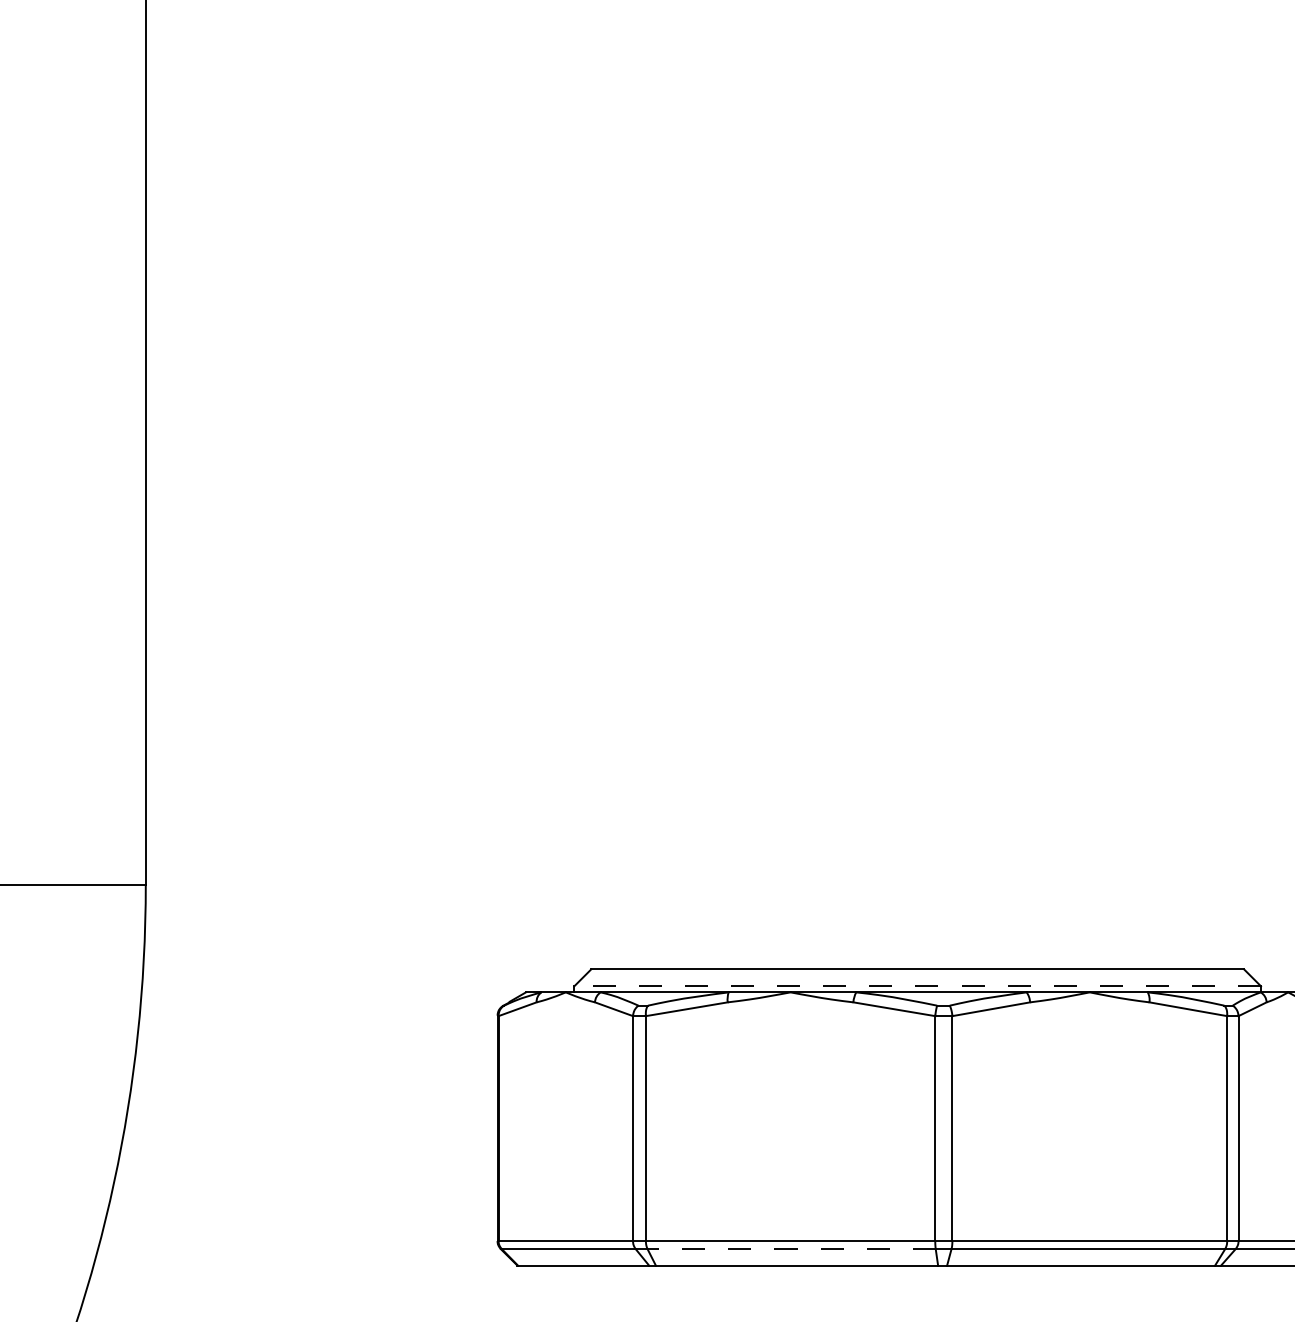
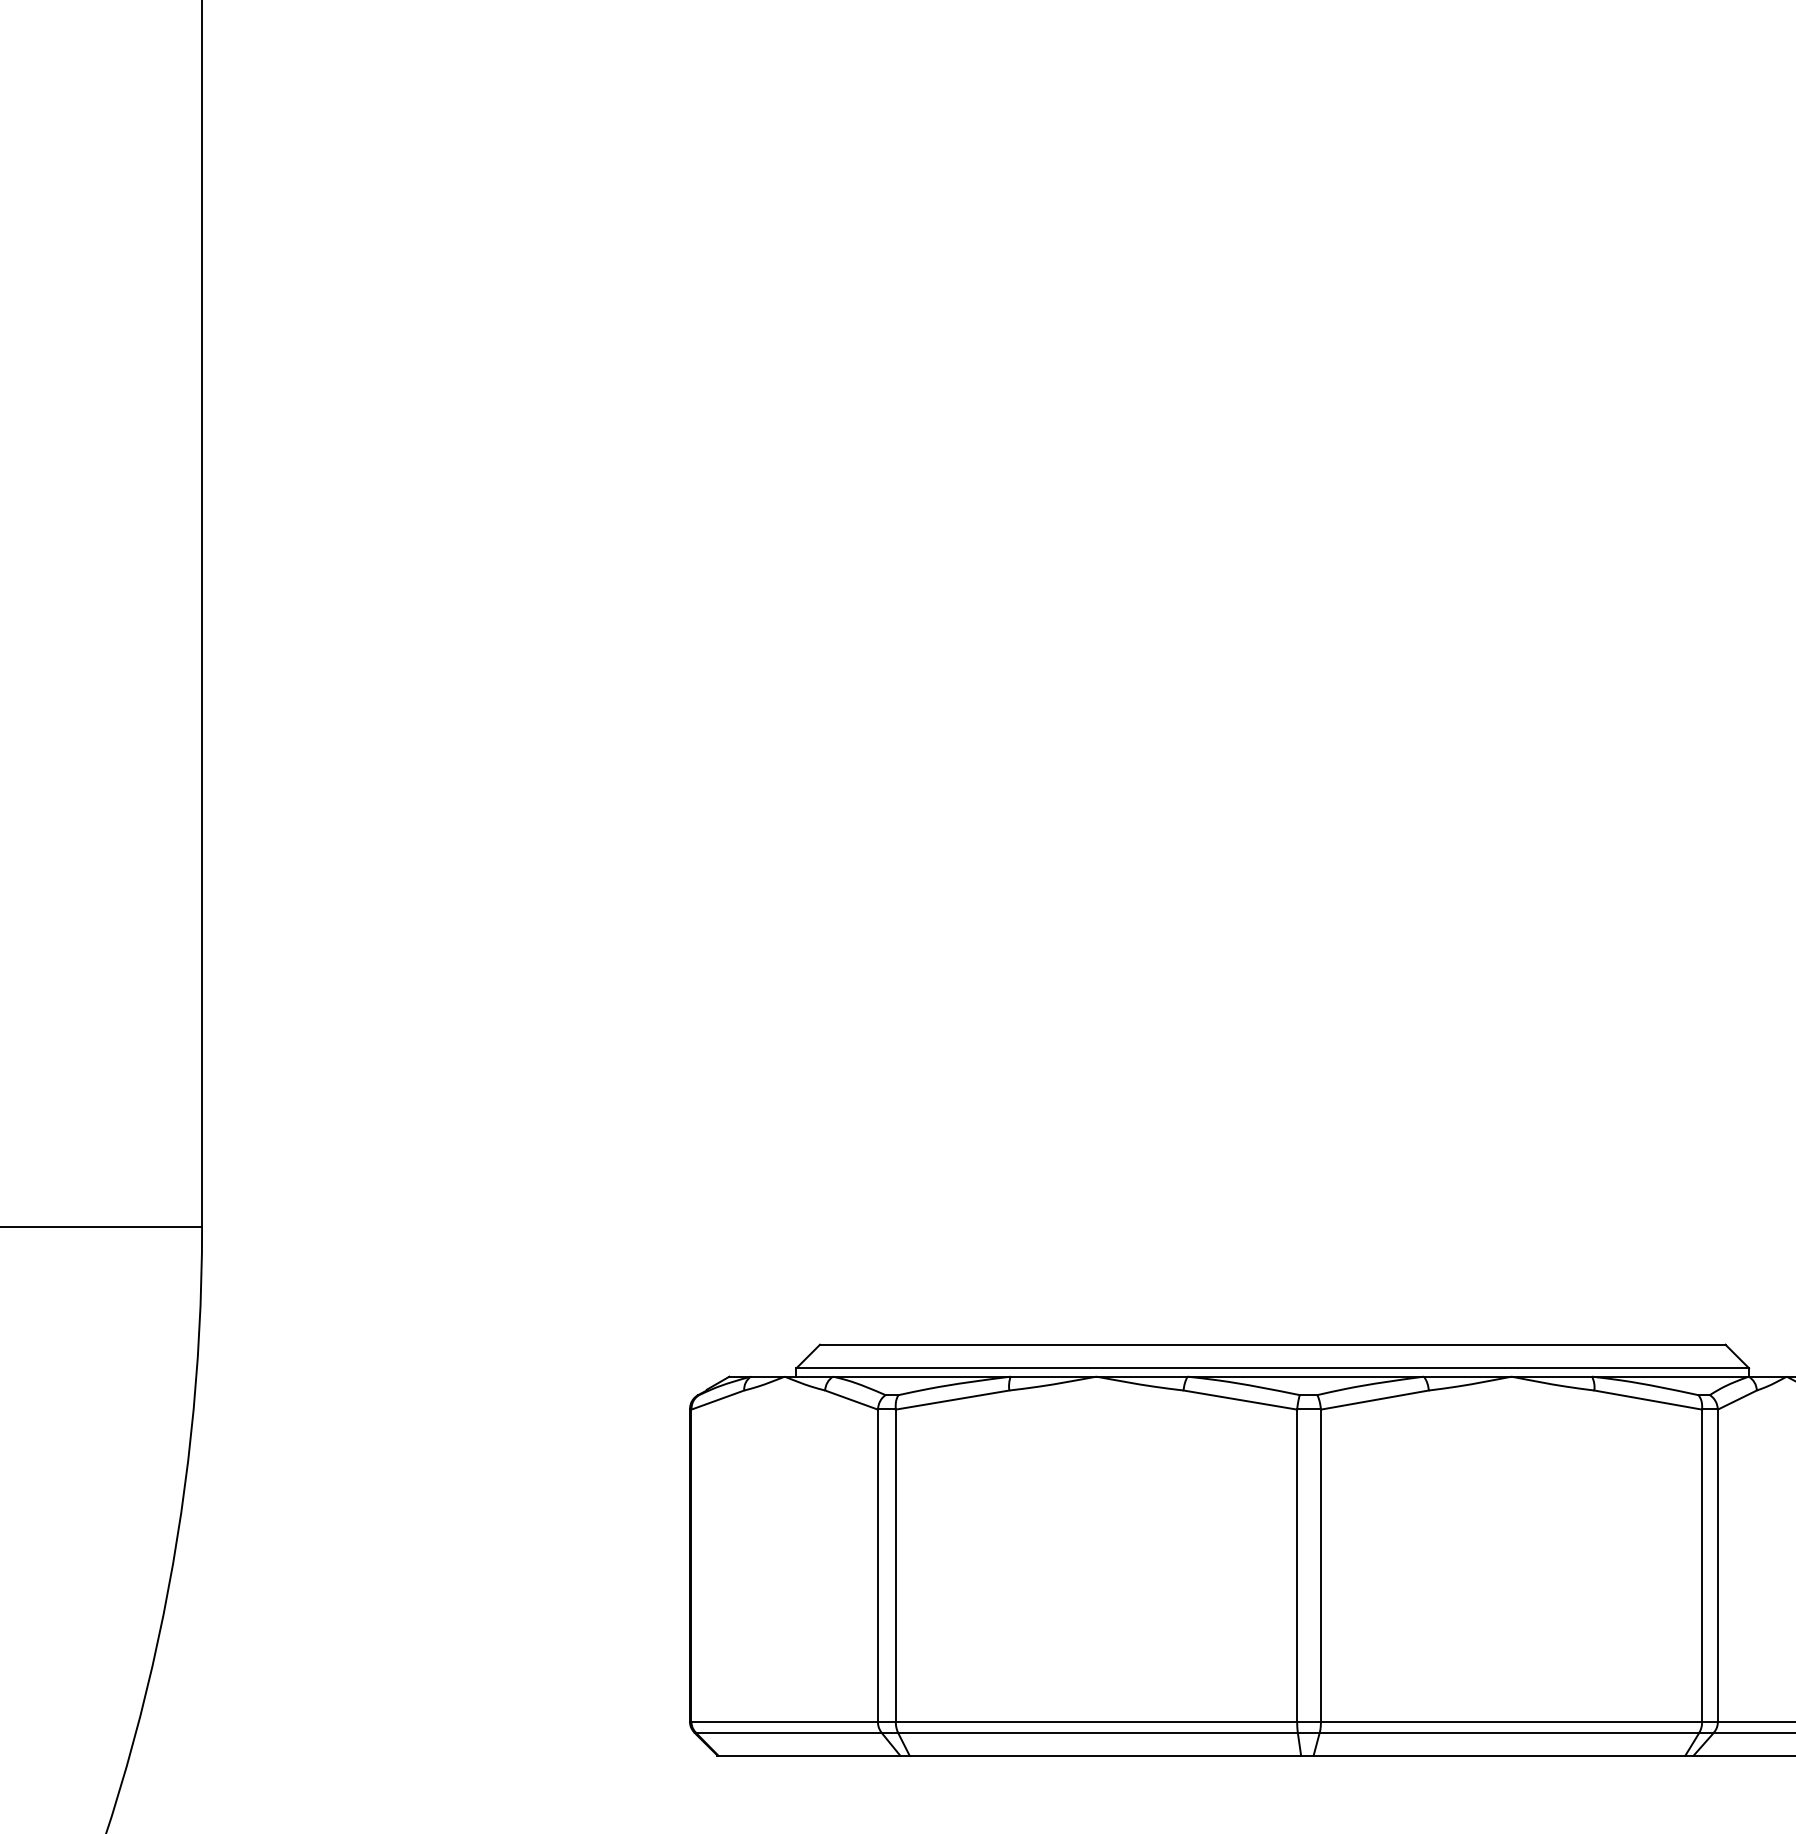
line: (917, 986) -> (1272, 1368), dashed -> solid
line: (792, 1248) -> (1098, 1732), dashed -> solid

